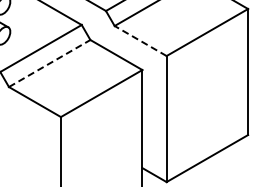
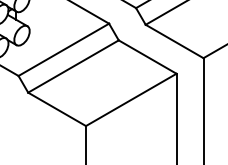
line: (140, 40) -> (174, 40), dashed -> solid
line: (50, 63) -> (74, 66), dashed -> solid

